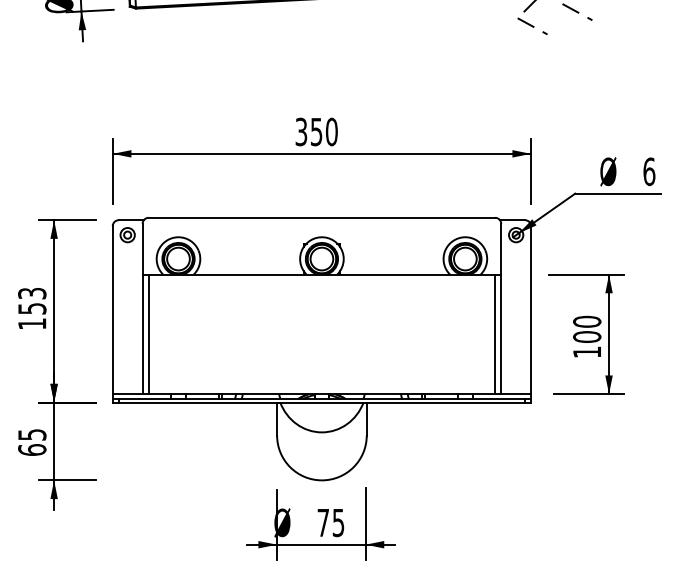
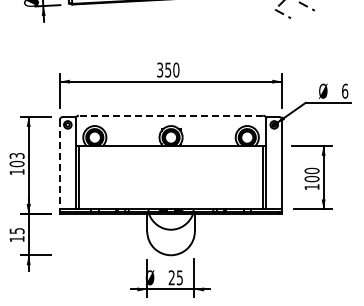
line: (320, 217) -> (170, 115), solid -> dashed
text: (31, 307) -> (16, 163), 153 -> 103
line: (112, 309) -> (59, 164), solid -> dashed
text: (31, 450) -> (16, 239), 65 -> 15
text: (322, 522) -> (171, 277), 75 -> 25

